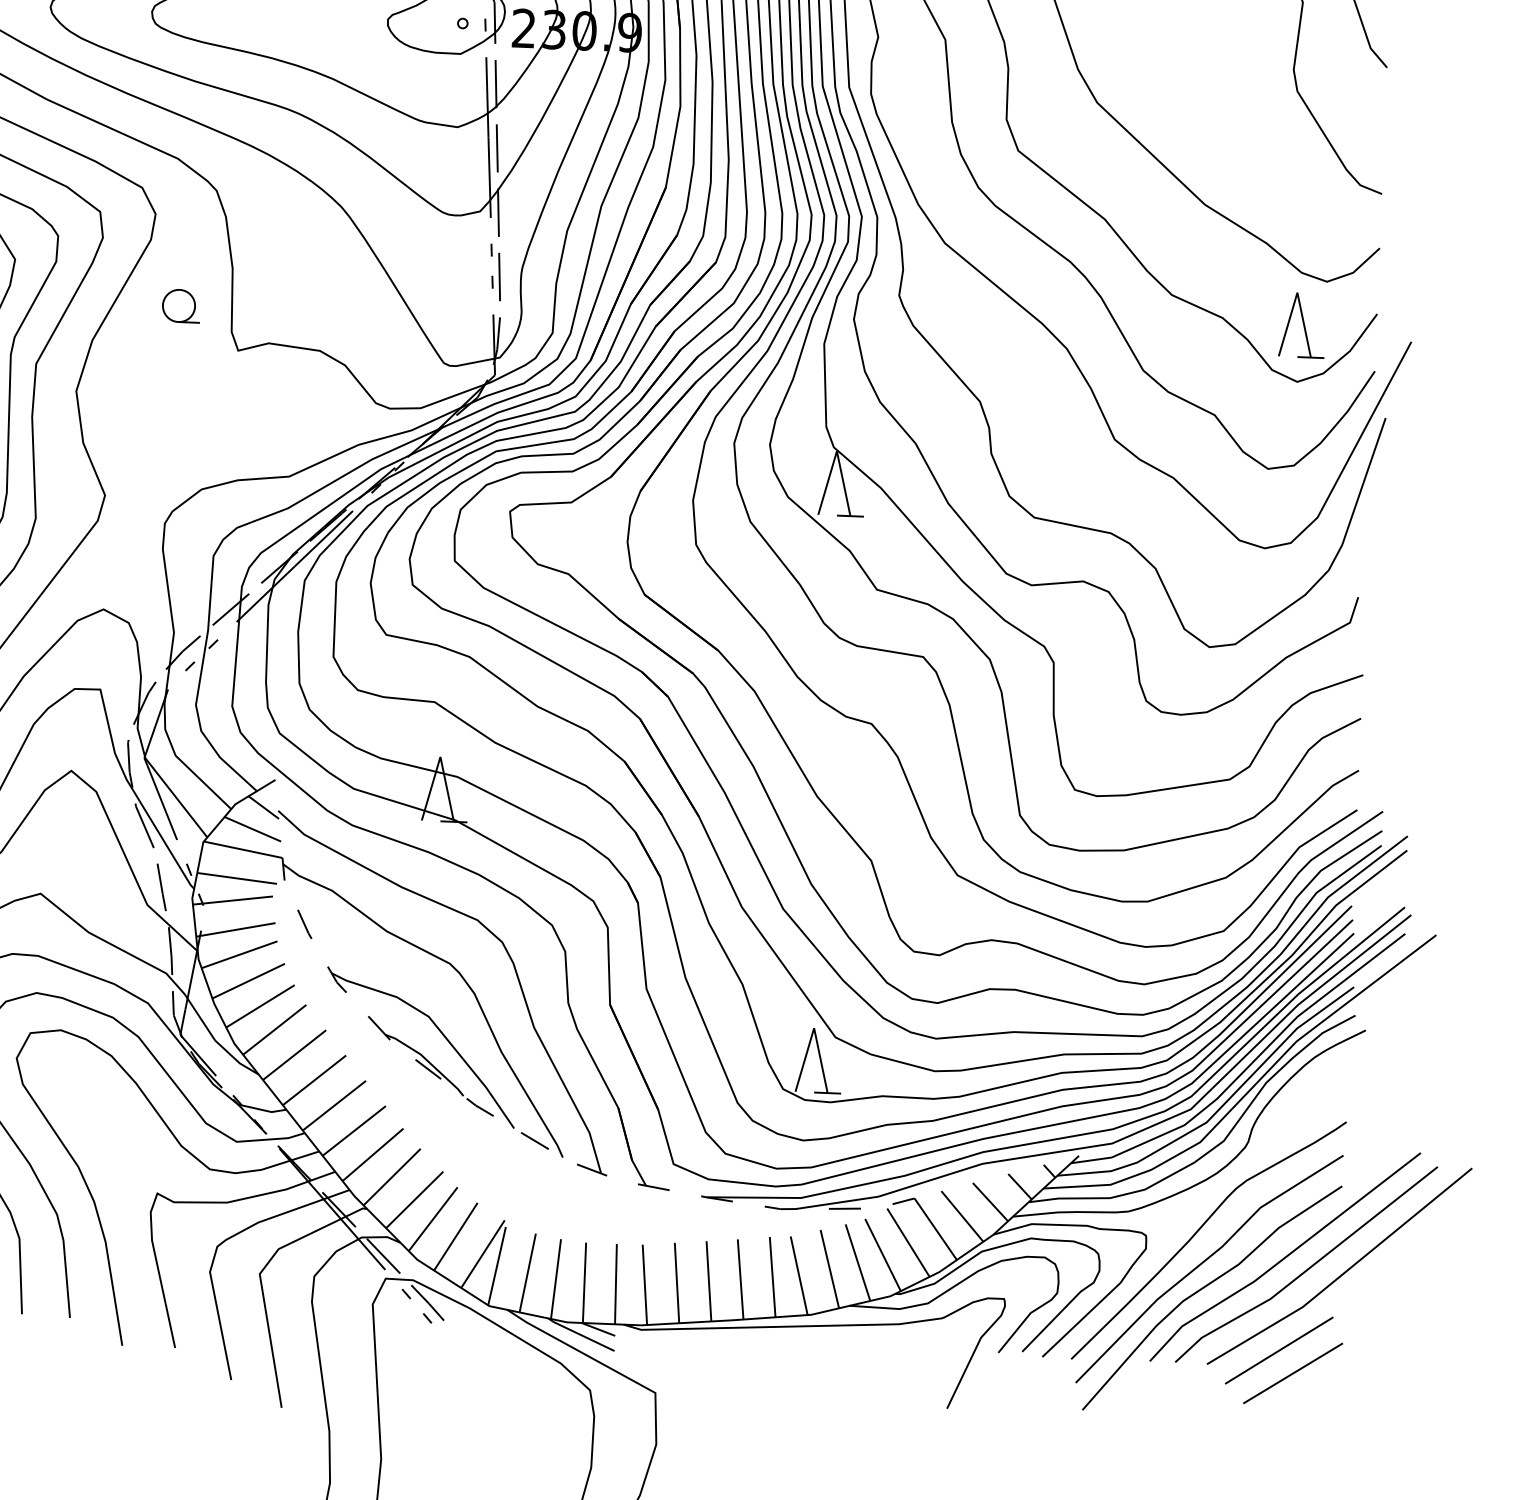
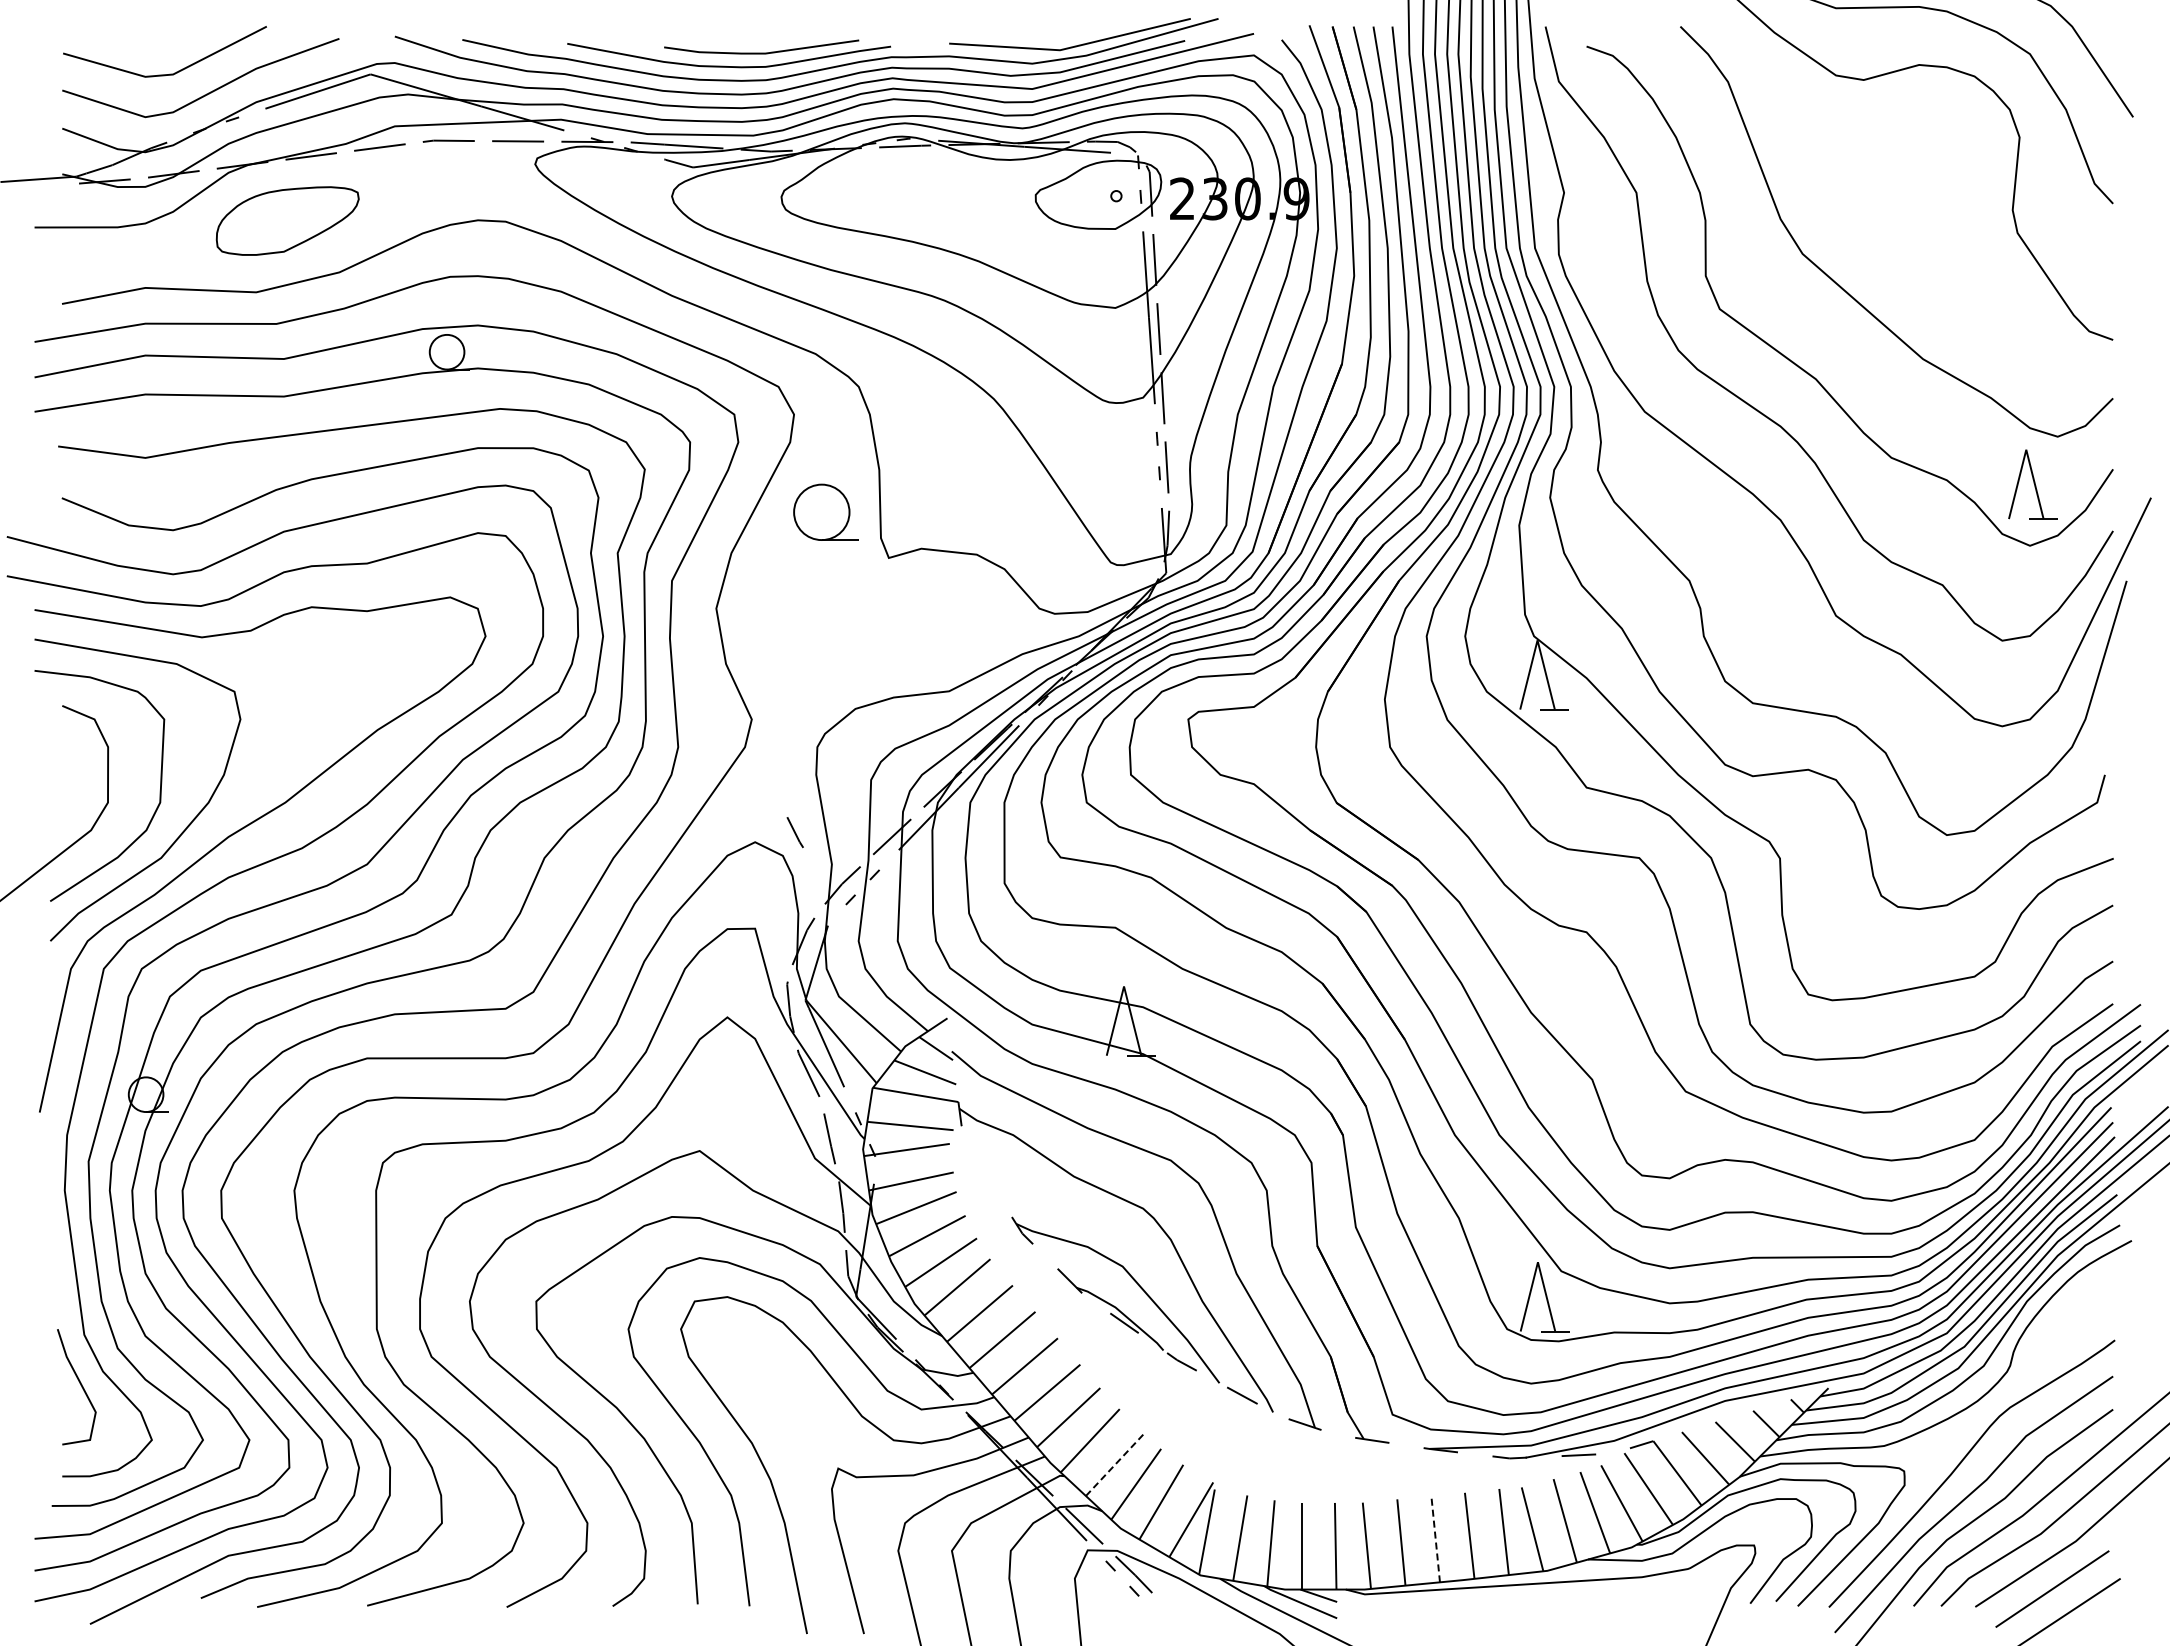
part: (181, 306) -> (825, 512), size x1.6
line: (304, 924) -> (794, 832), moved
line: (414, 1199) -> (1115, 1463), solid -> dashed
line: (708, 1280) -> (1435, 1538), solid -> dashed

